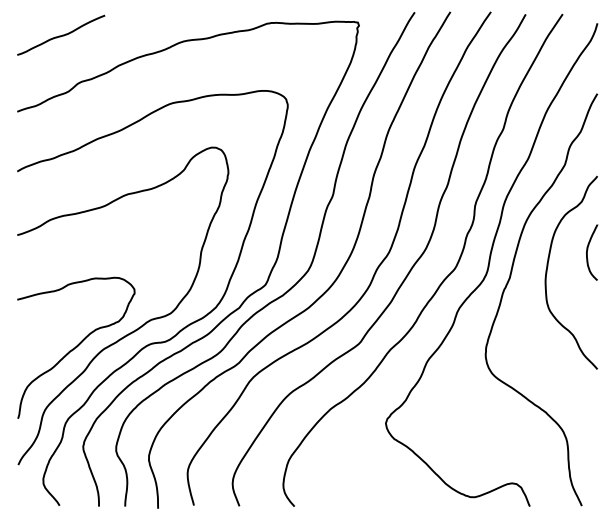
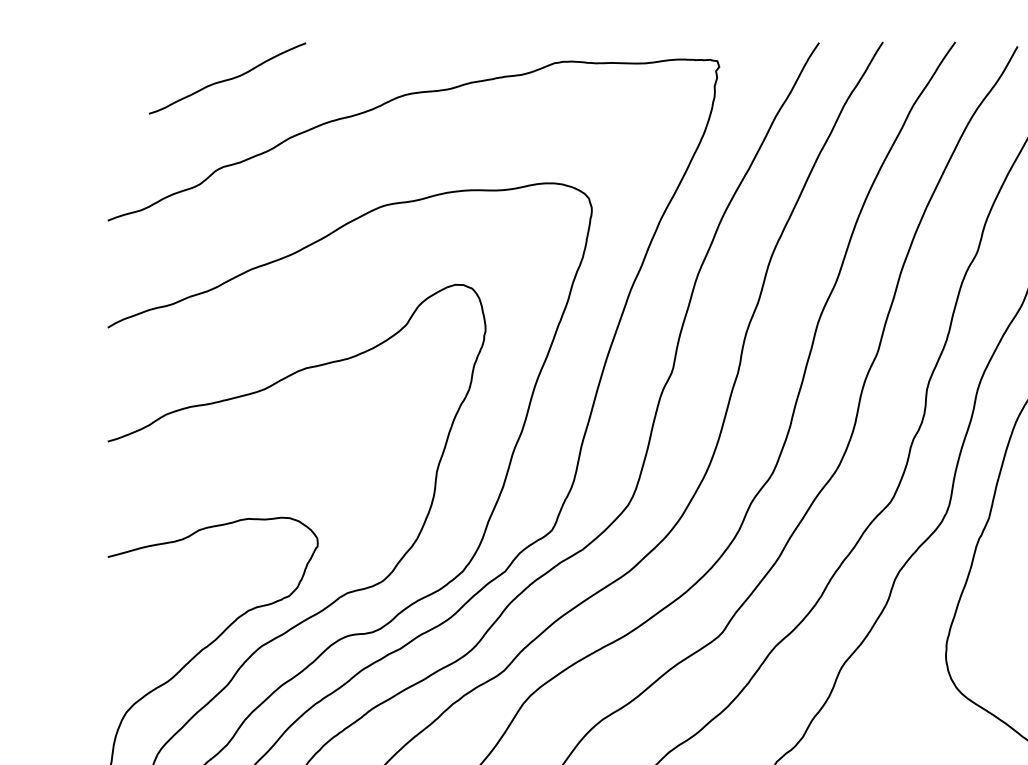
curve: (62, 34) -> (229, 77), moved

